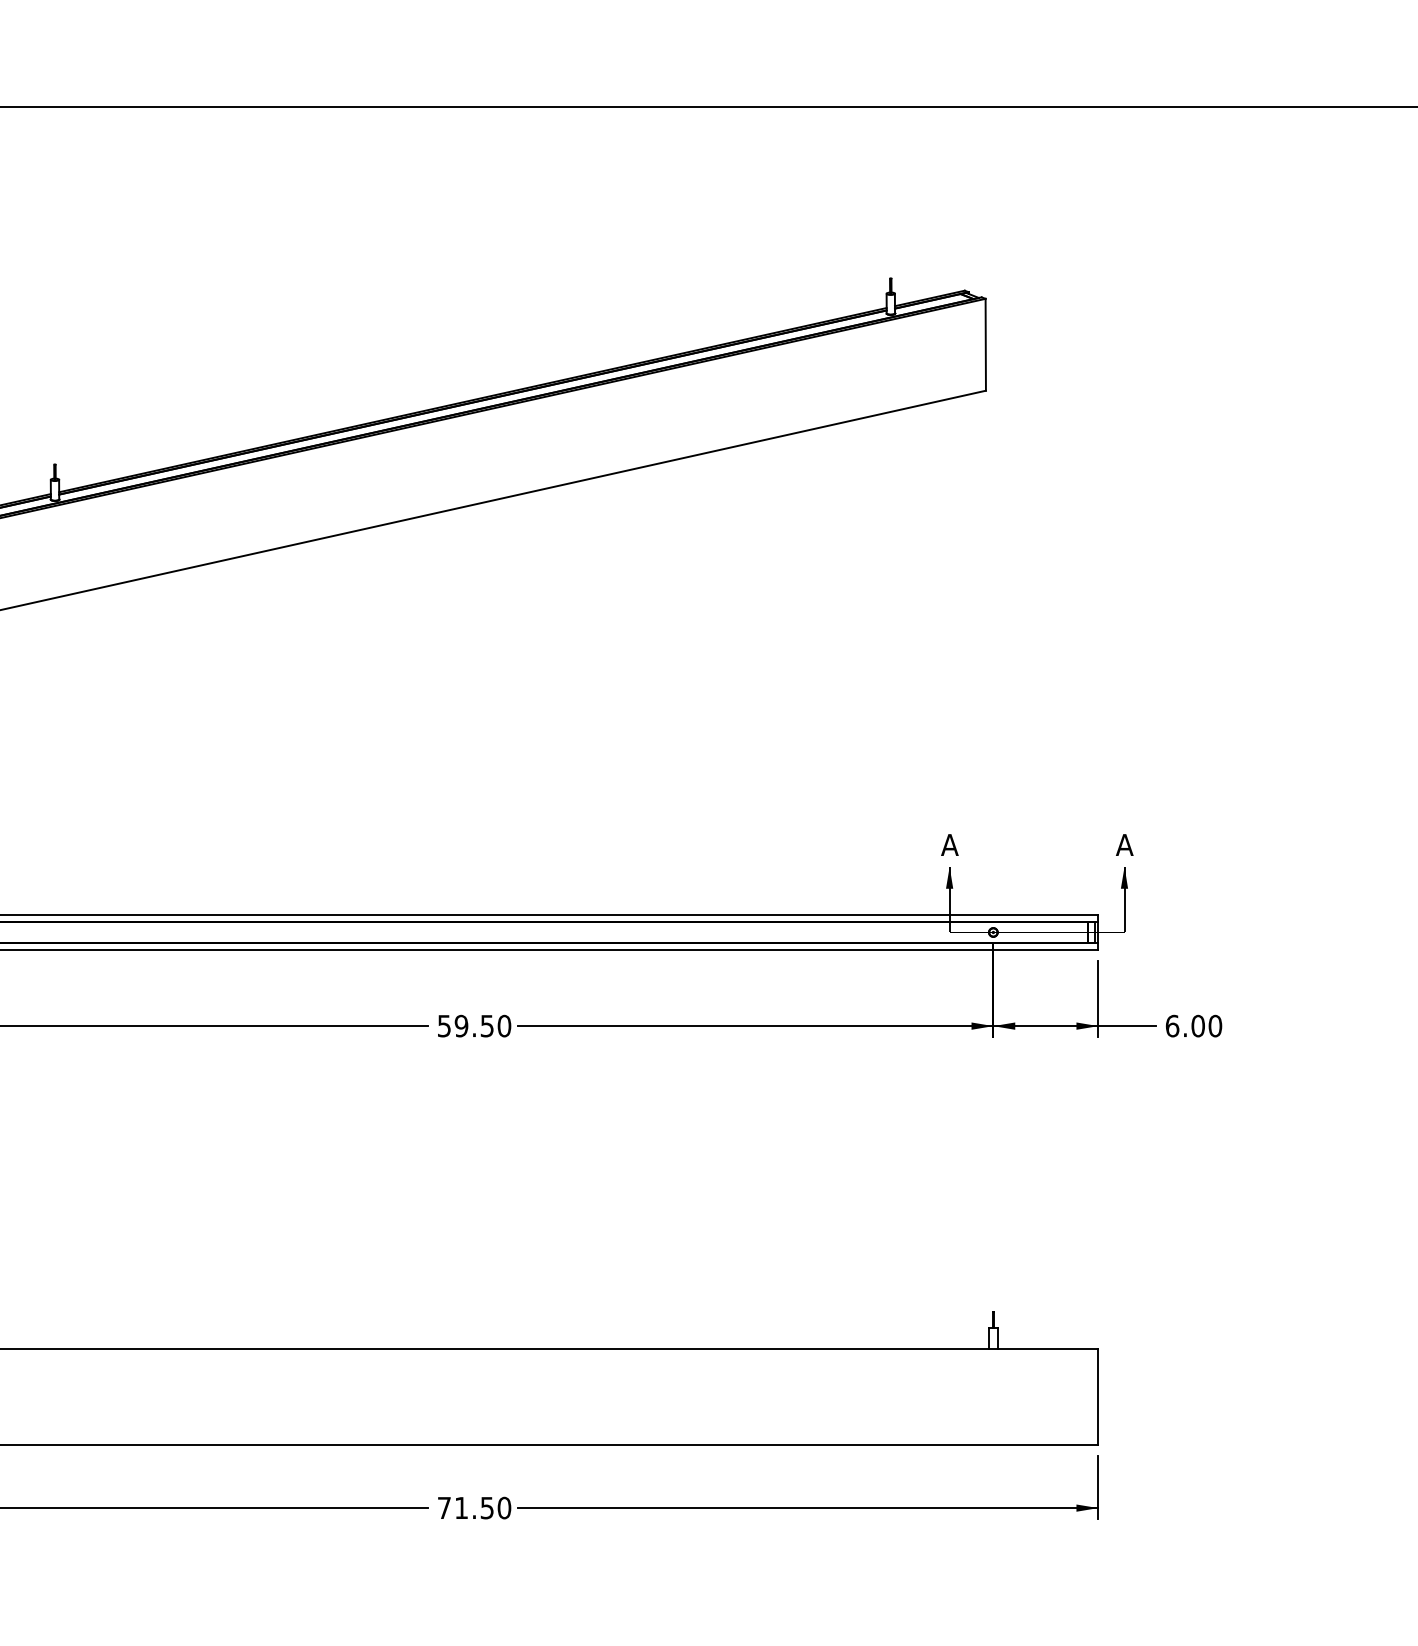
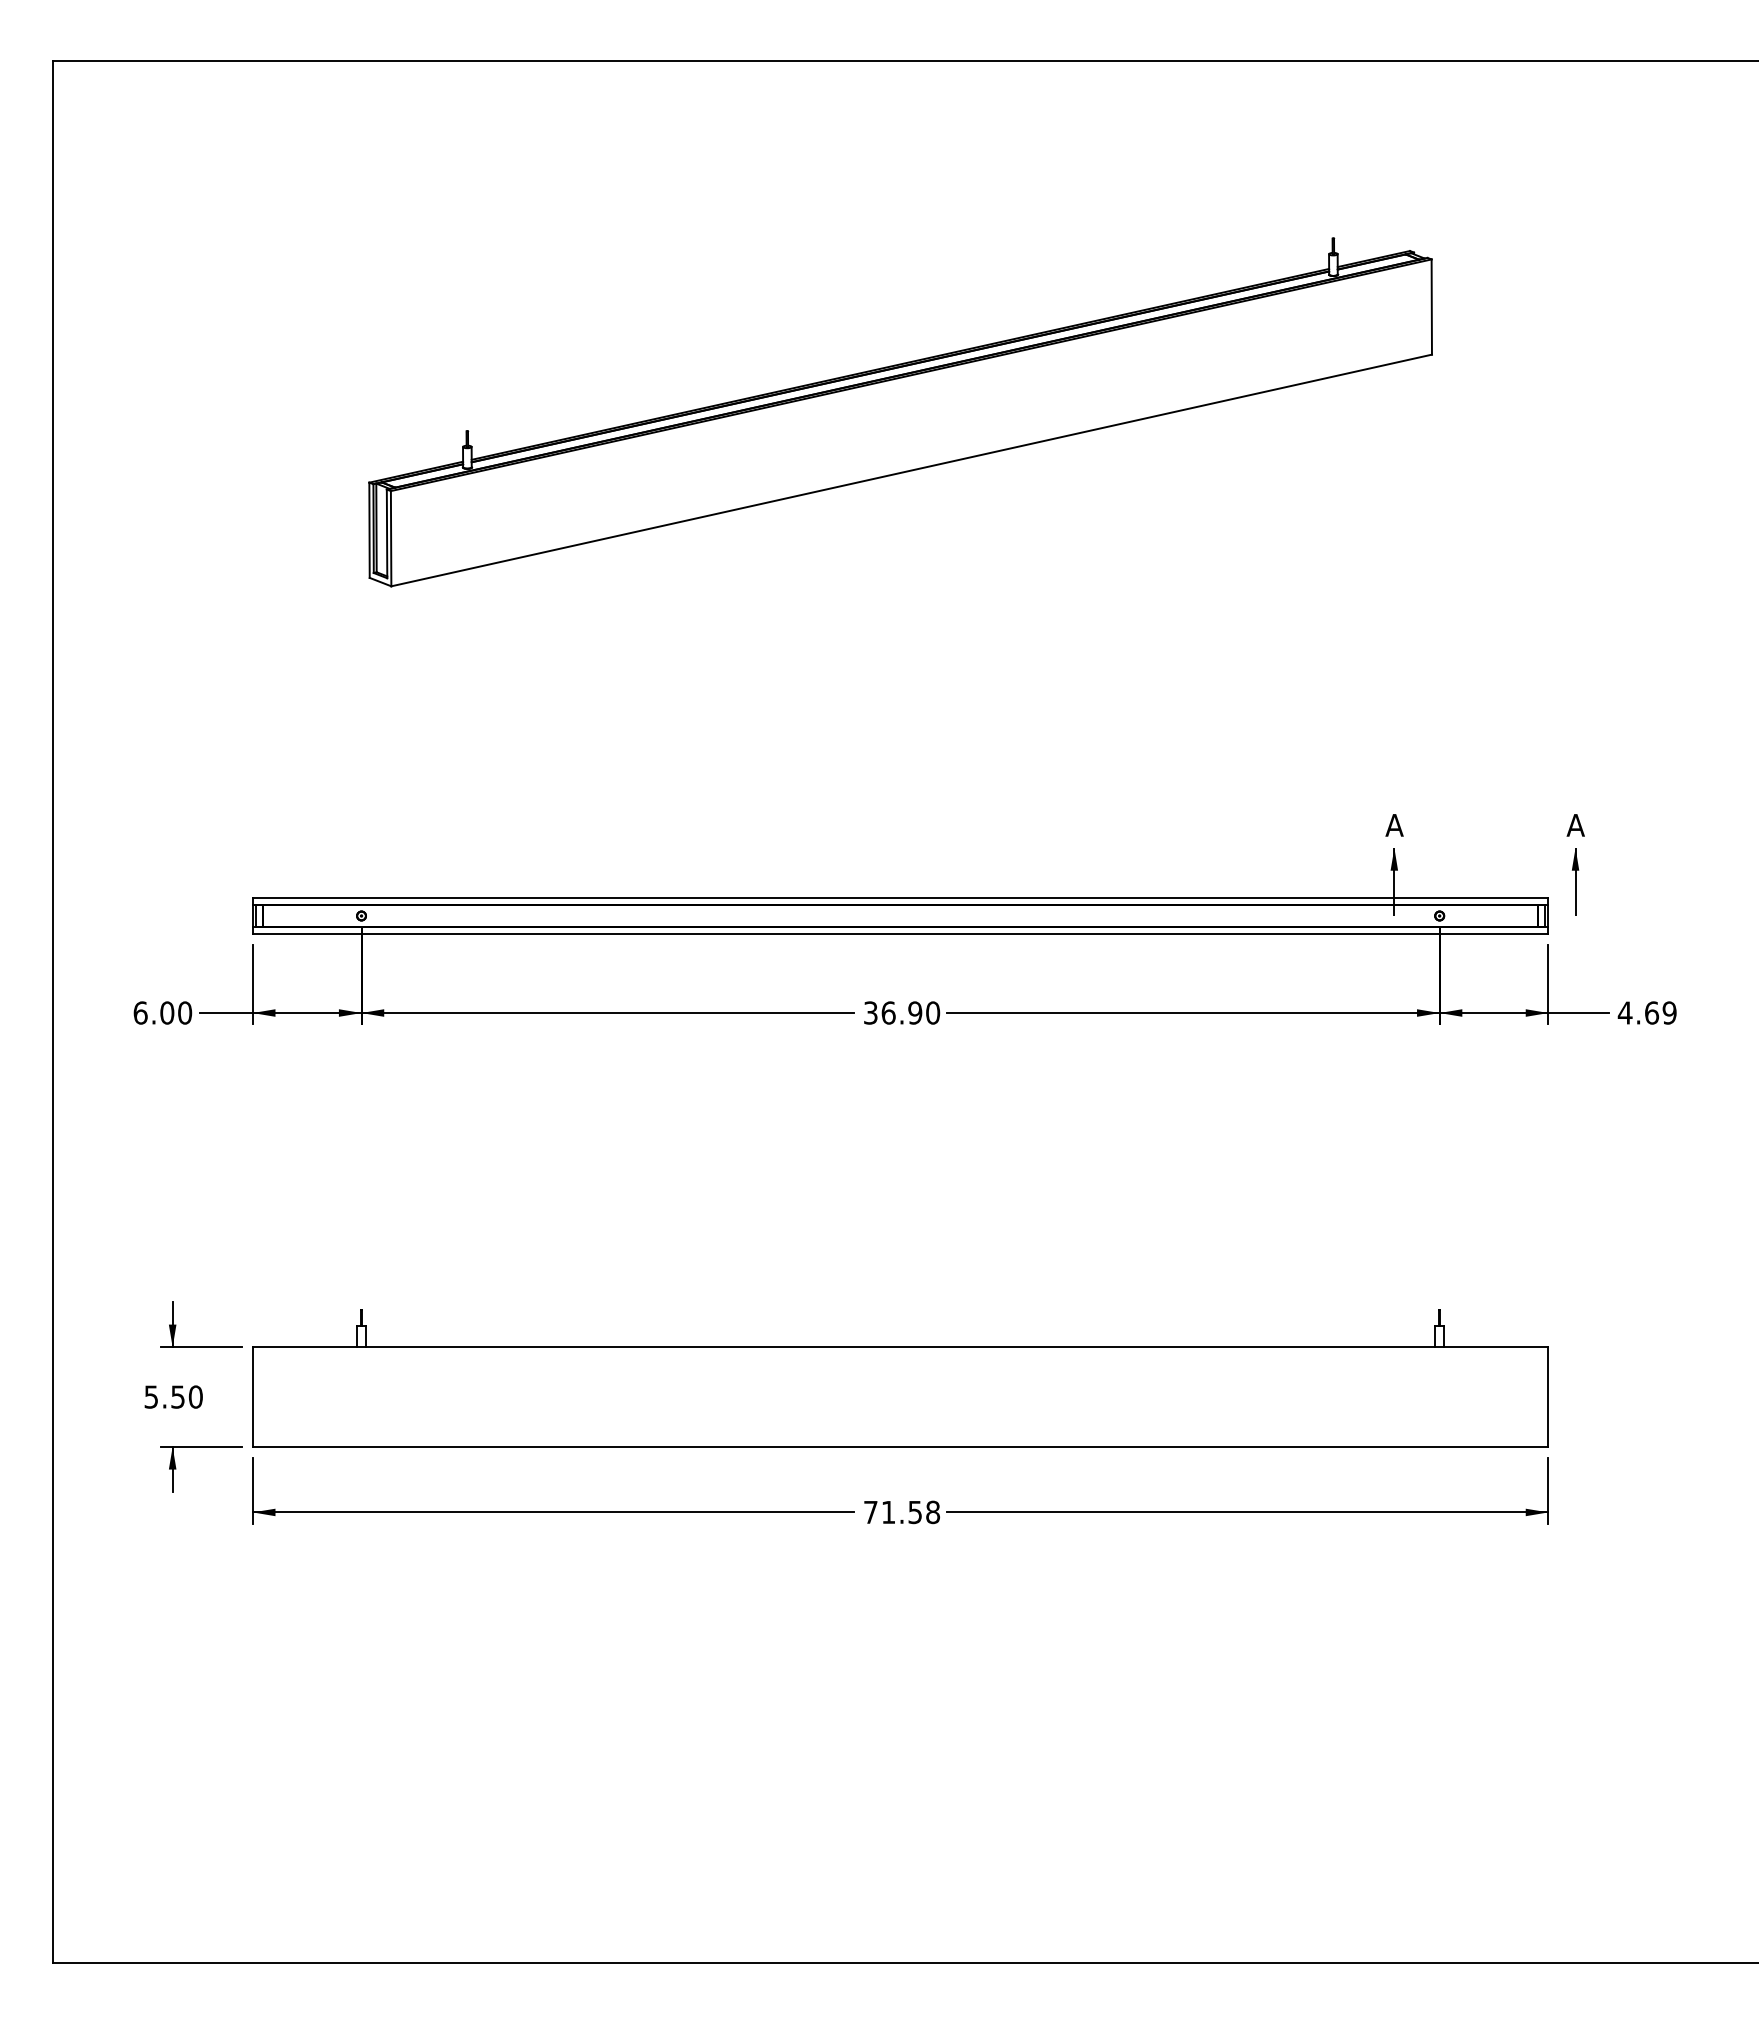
text: (466, 1025) -> (893, 1012), 59.50 -> 36.90
text: (1192, 1025) -> (1646, 1012), 6.00 -> 4.69
text: (504, 1508) -> (933, 1512), 71.50 -> 71.58

